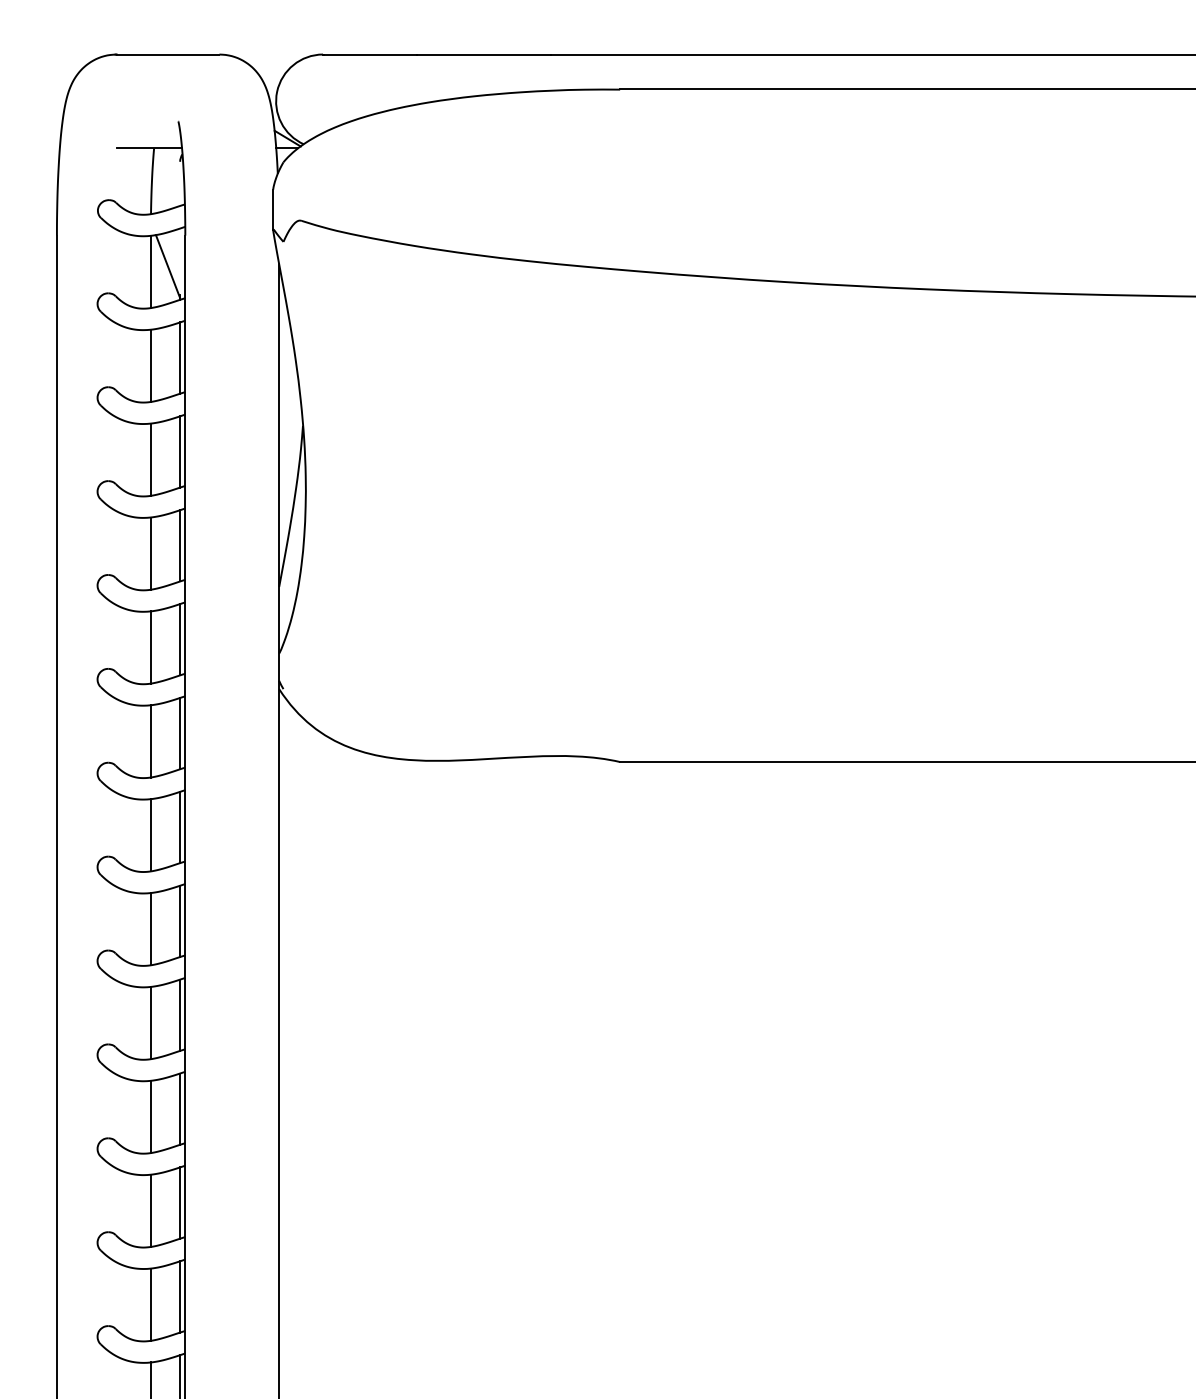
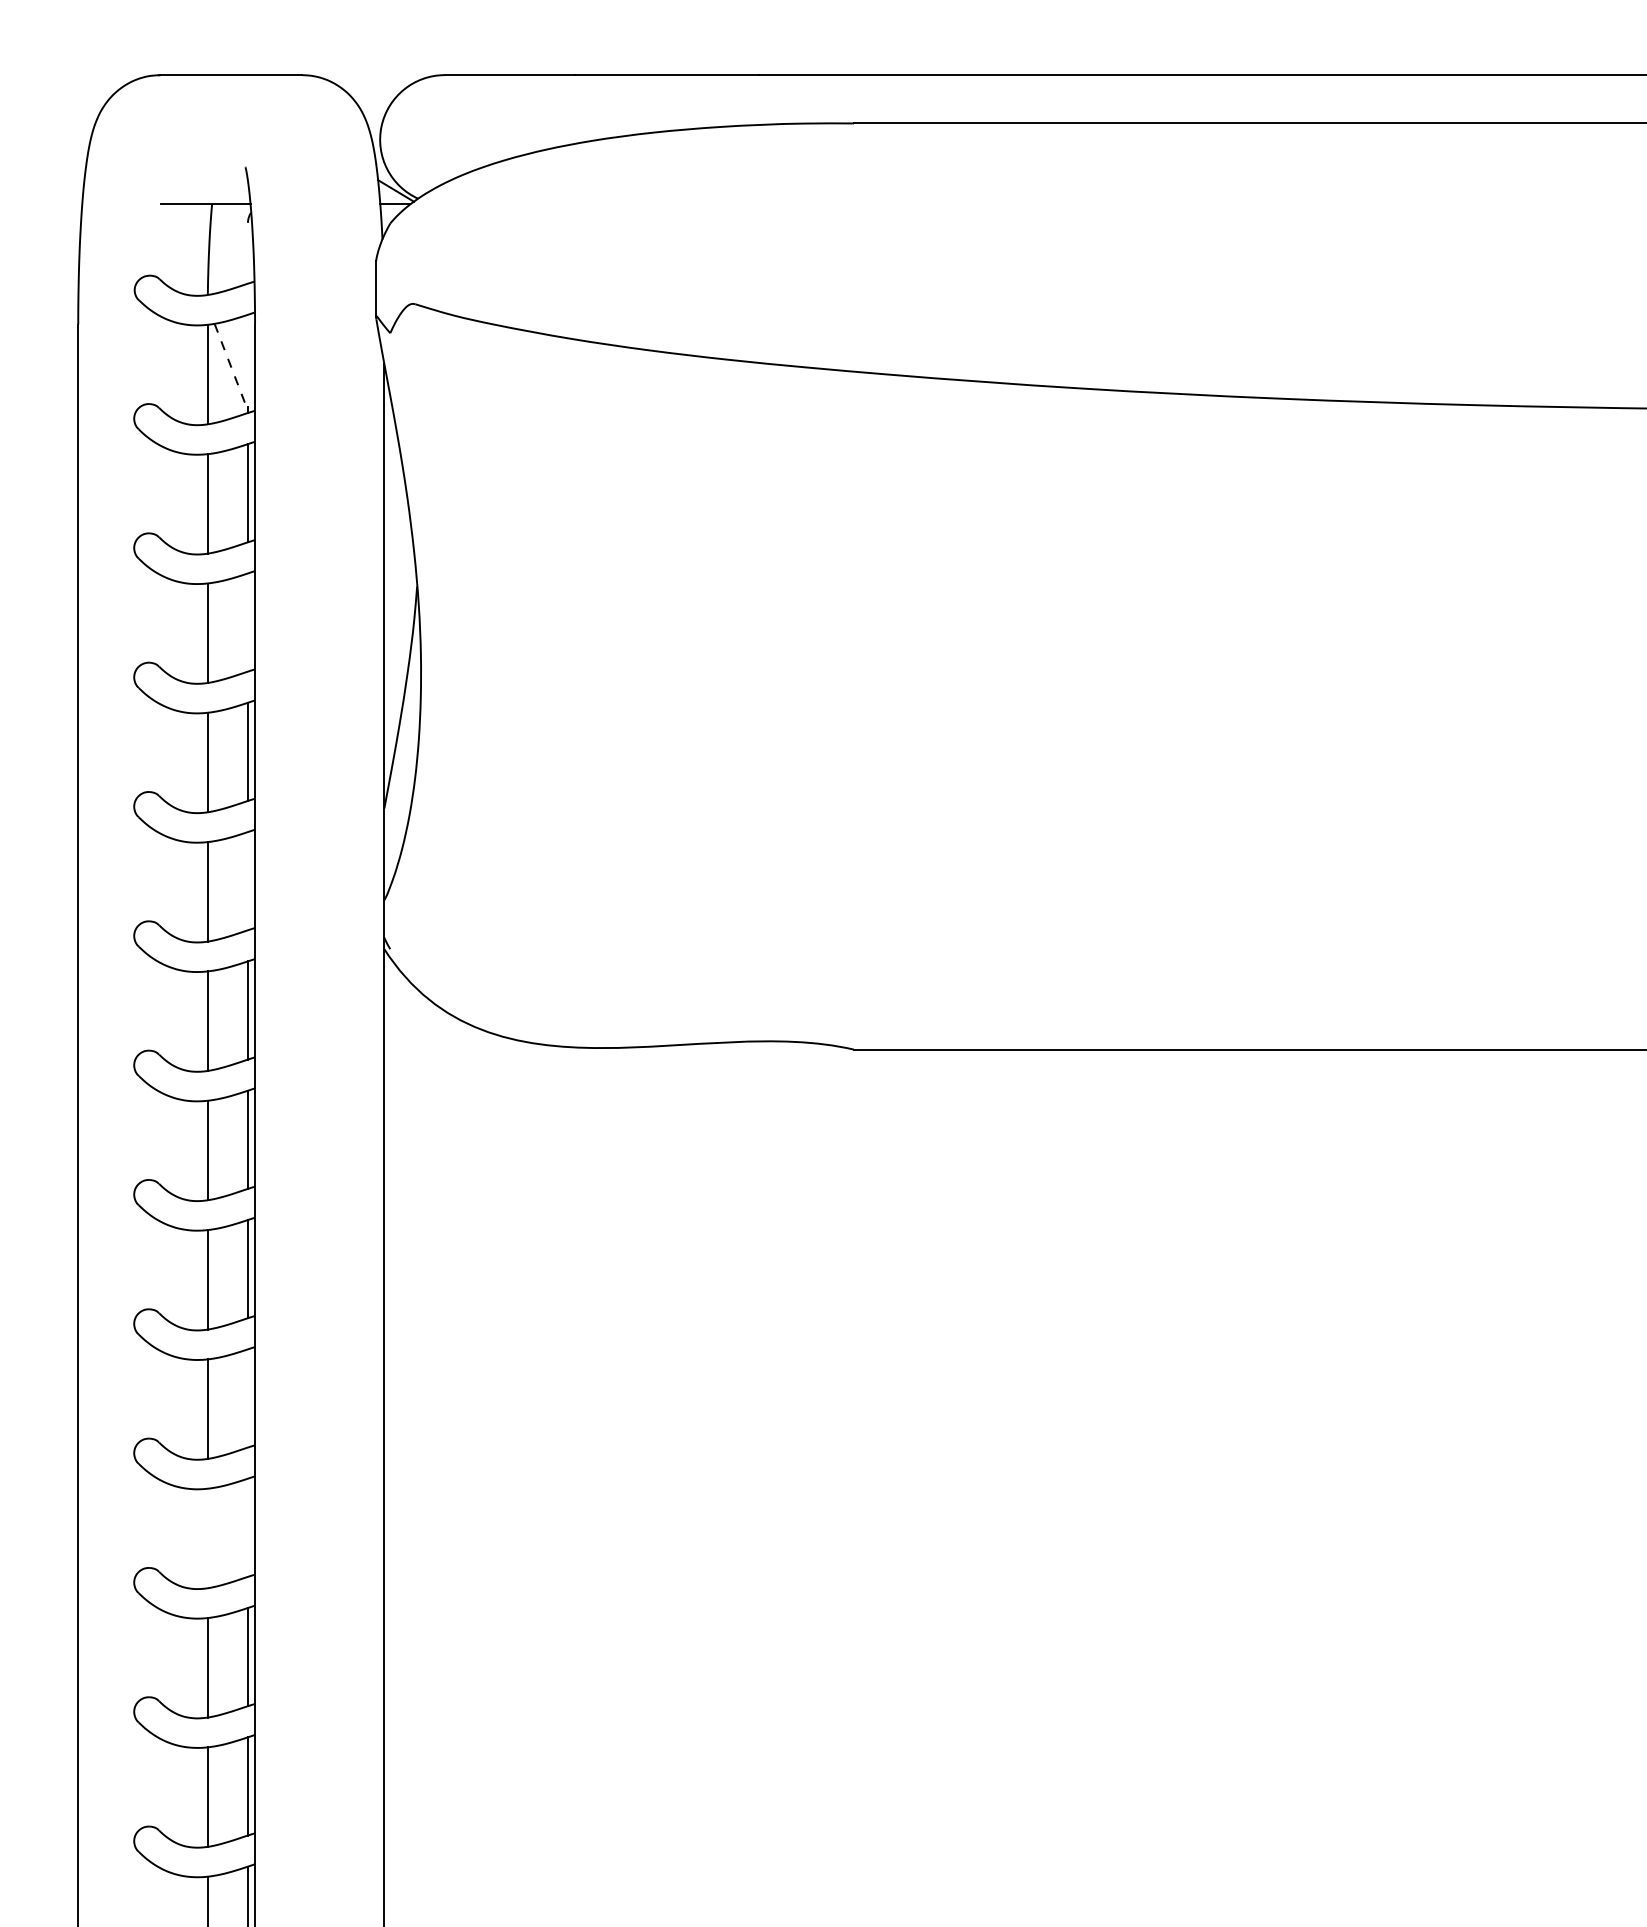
line: (168, 266) -> (231, 367), solid -> dashed
line: (179, 451) -> (247, 622), removed
line: (179, 639) -> (247, 881), removed
line: (179, 1015) -> (247, 1398), removed
line: (179, 1108) -> (247, 1527), removed
line: (150, 1116) -> (207, 1538), removed

